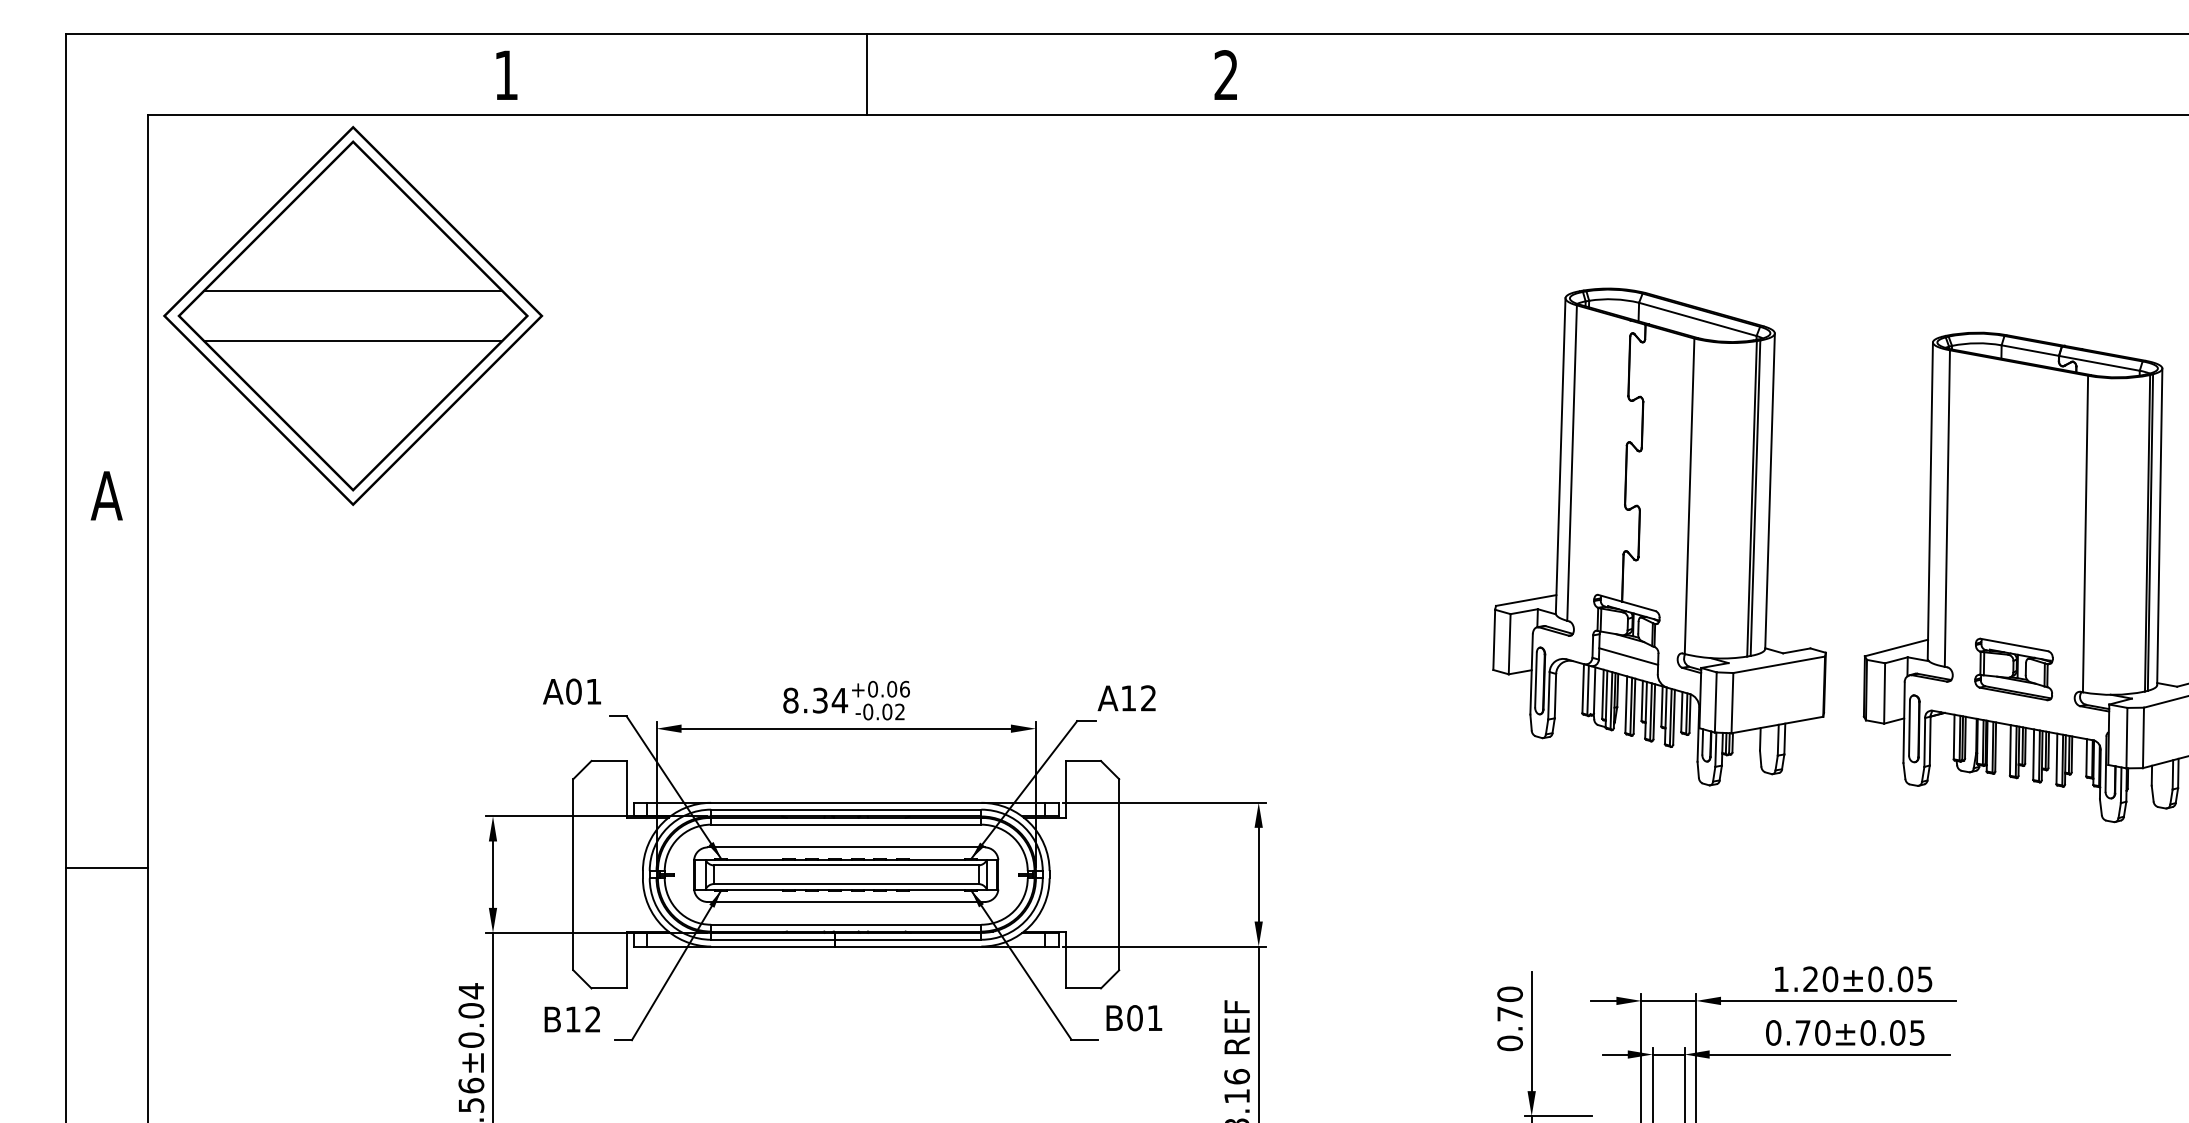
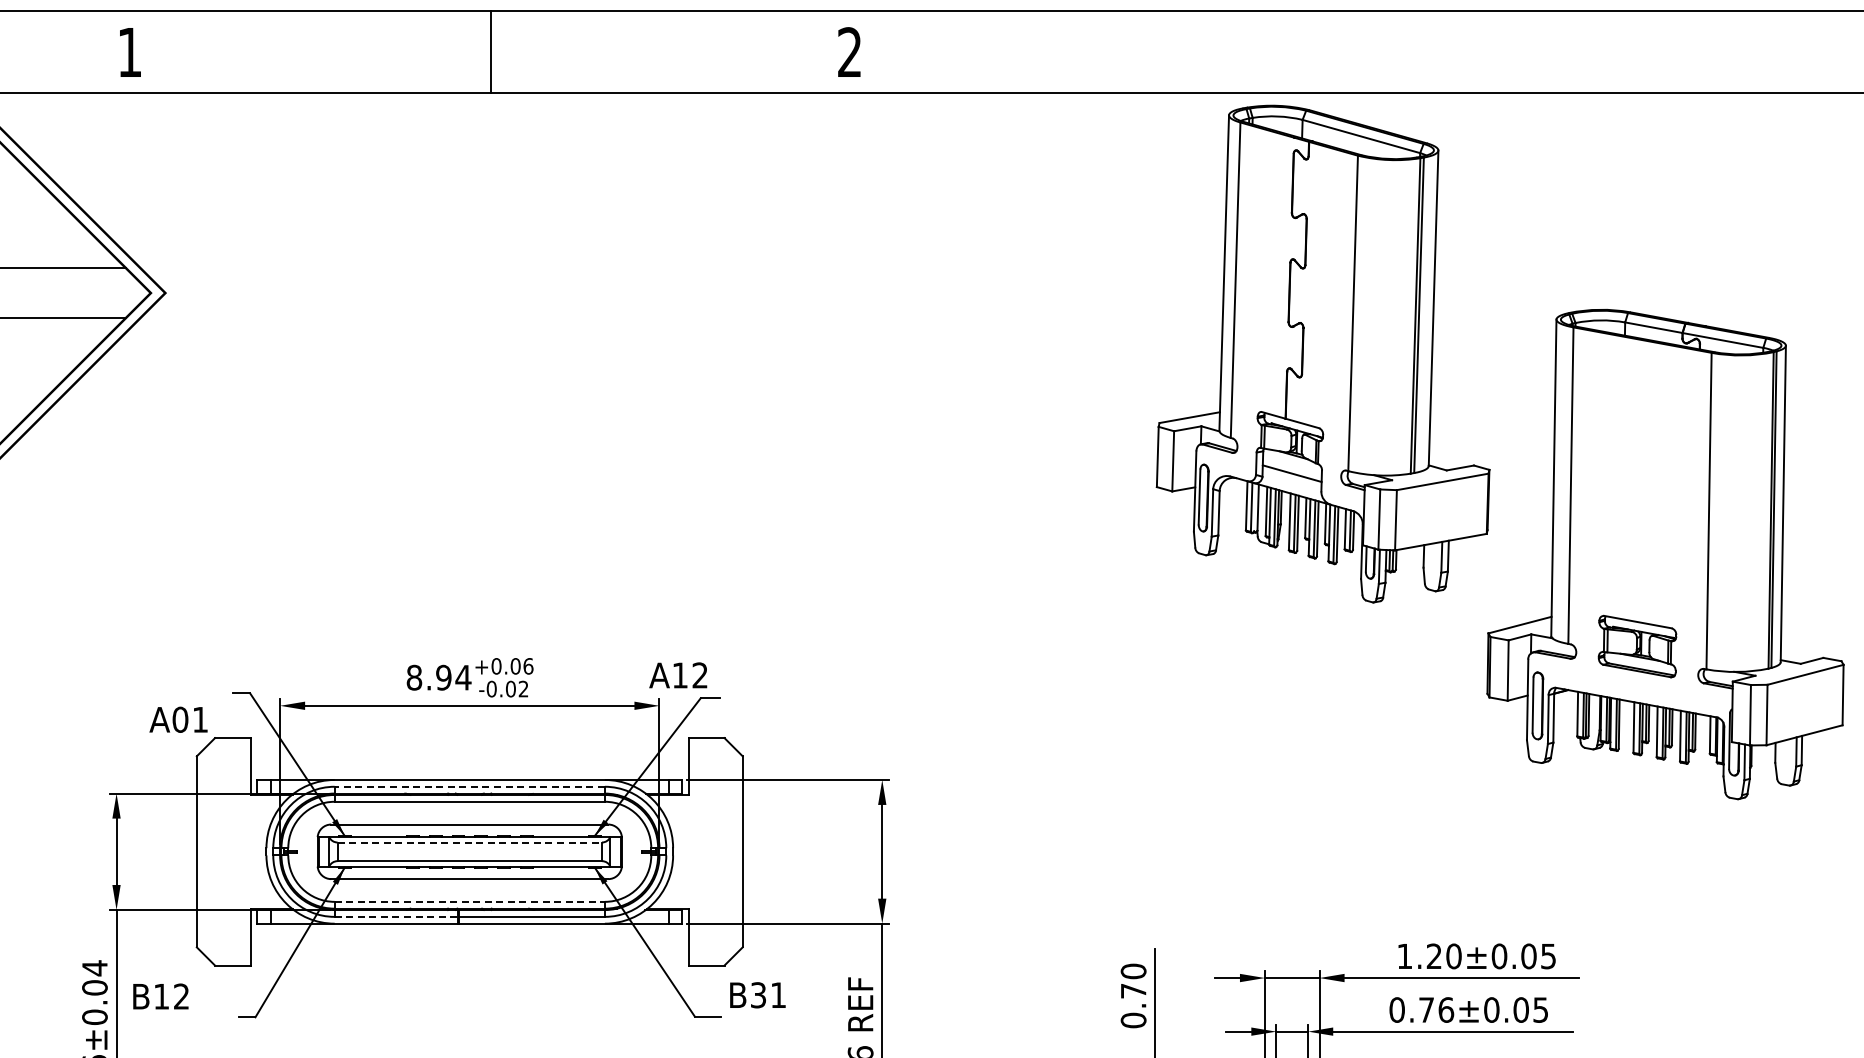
part: (1659, 536) -> (1323, 353), moved
text: (571, 691) -> (178, 719), moved
text: (1126, 698) -> (678, 675), moved
text: (819, 700) -> (443, 677), 8.34 -> 8.94
line: (845, 809) -> (469, 786), solid -> dashed
line: (846, 865) -> (470, 842), solid -> dashed
line: (846, 924) -> (470, 901), solid -> dashed
line: (772, 939) -> (396, 916), solid -> dashed
text: (1134, 1018) -> (758, 995), B01 -> B31
text: (571, 1019) -> (160, 996), moved
text: (1822, 1032) -> (1446, 1009), 0.70±0.05 -> 0.76±0.05

